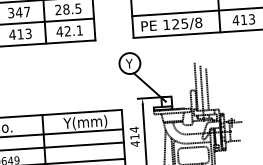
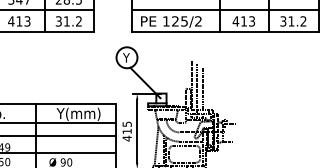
text: (198, 22) -> (198, 21), 125/8 -> 125/2
text: (69, 31) -> (68, 21), 42.1 -> 31.2
text: (133, 129) -> (126, 124), 414 -> 415

